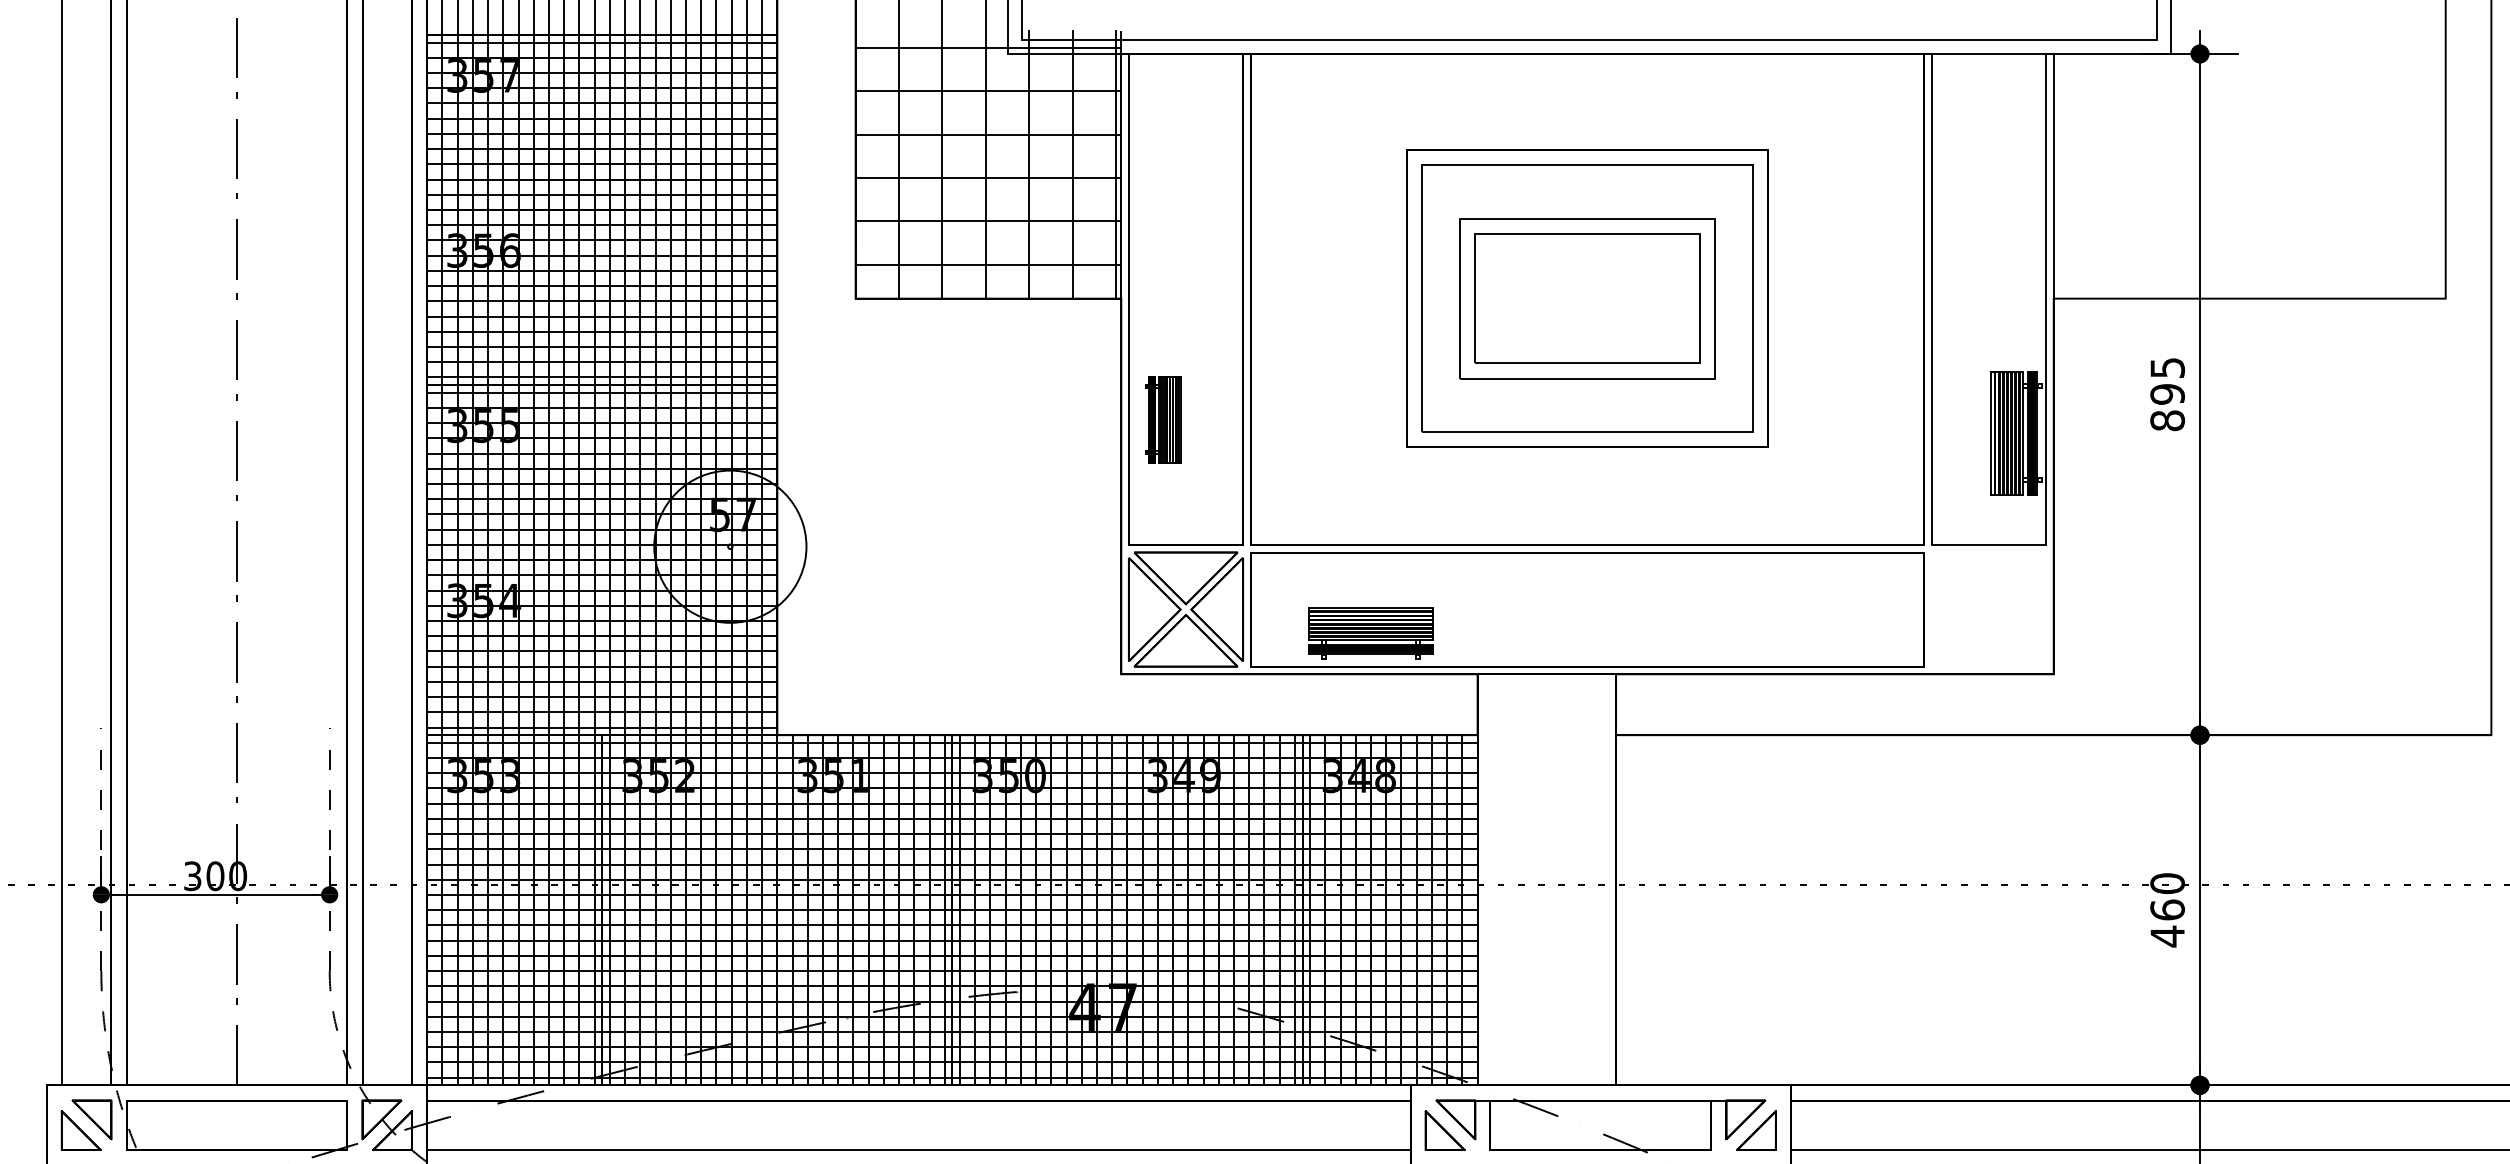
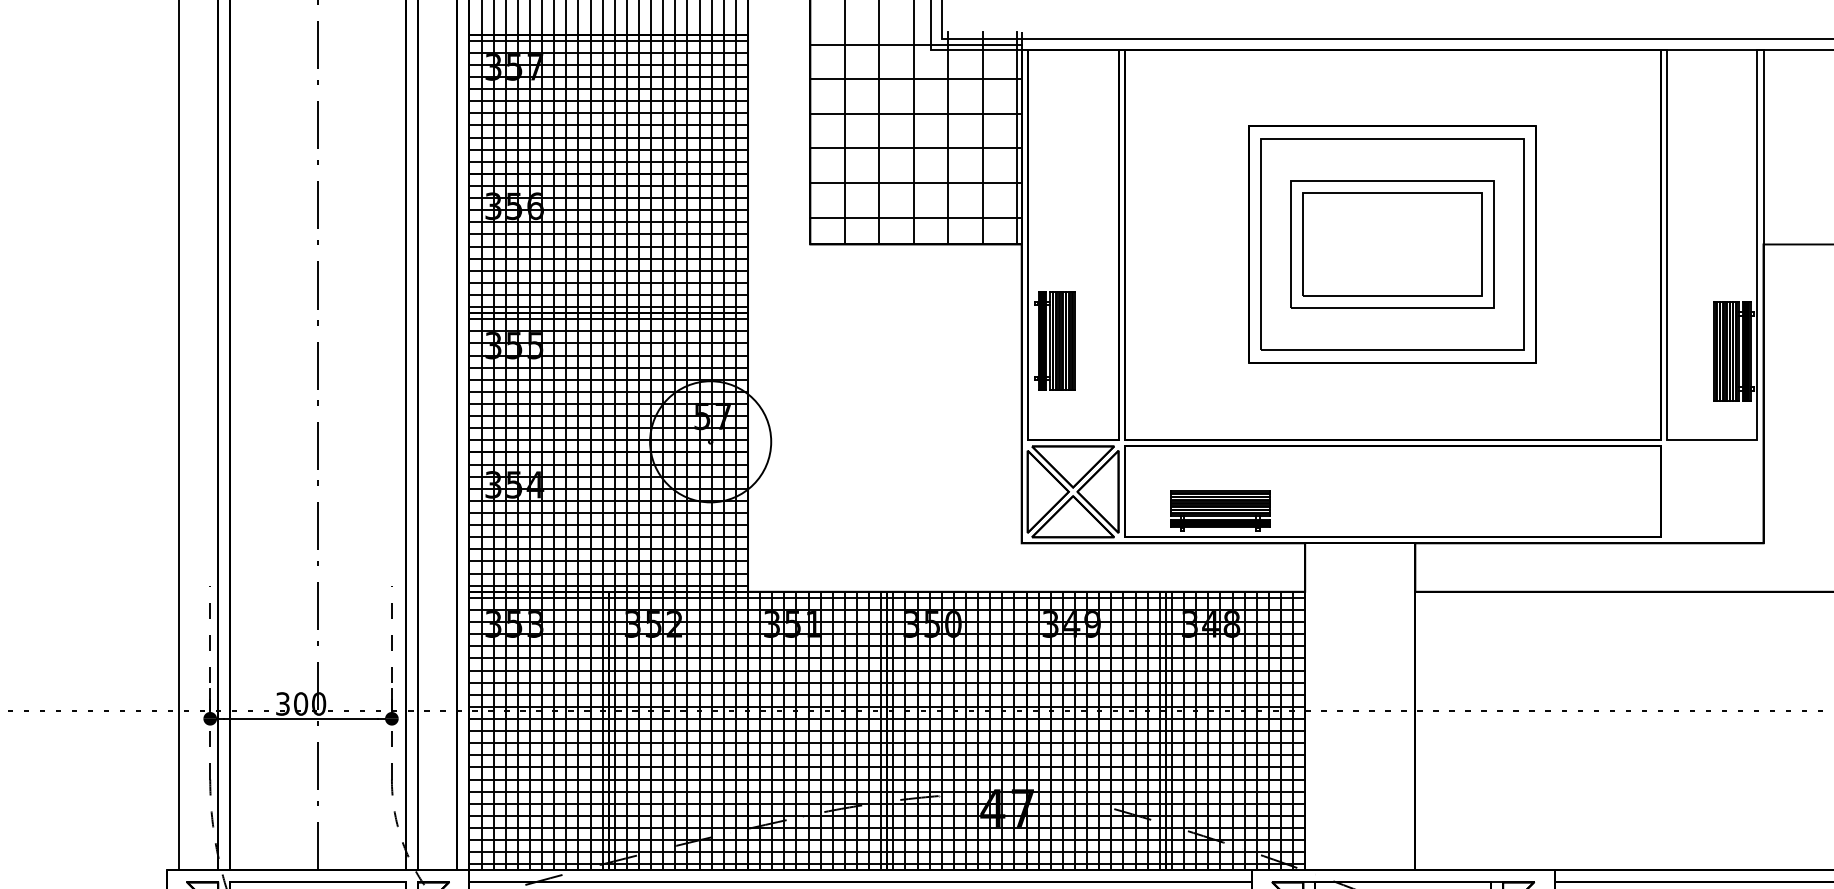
part: (1163, 419) -> (1055, 340), size x1.43

